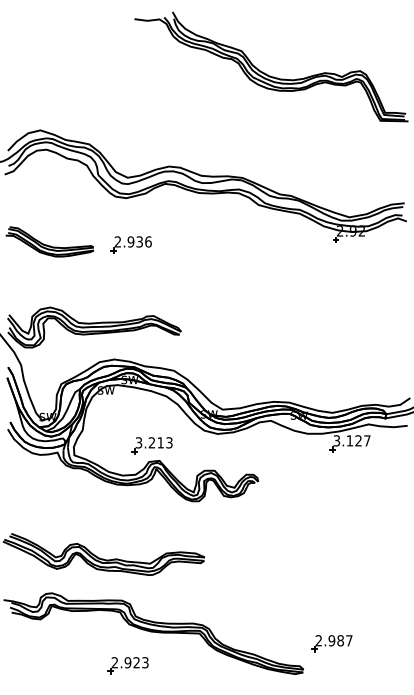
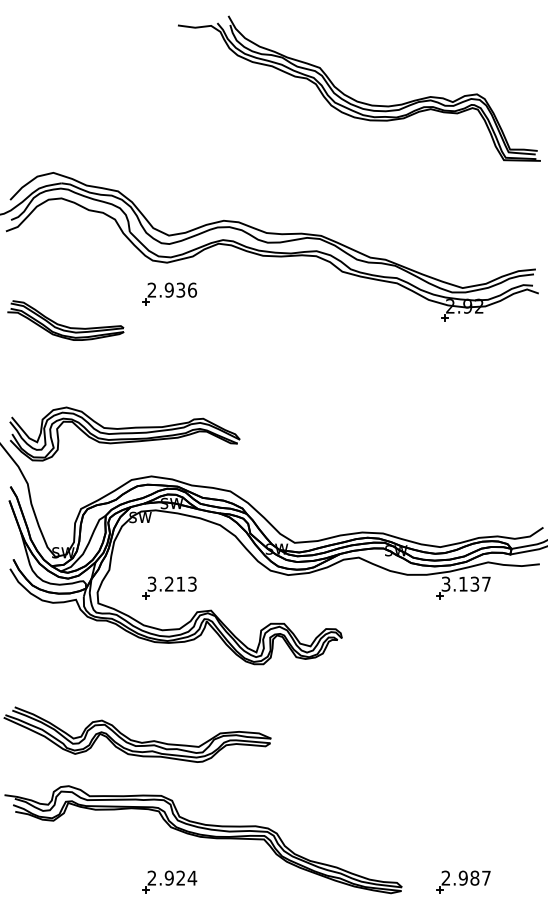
part: (130, 244) -> (168, 293), moved
text: (358, 441) -> (474, 585), 3.127 -> 3.137
part: (151, 445) -> (168, 587), moved
part: (331, 643) -> (462, 881), moved
text: (144, 662) -> (191, 877), 2.923 -> 2.924

